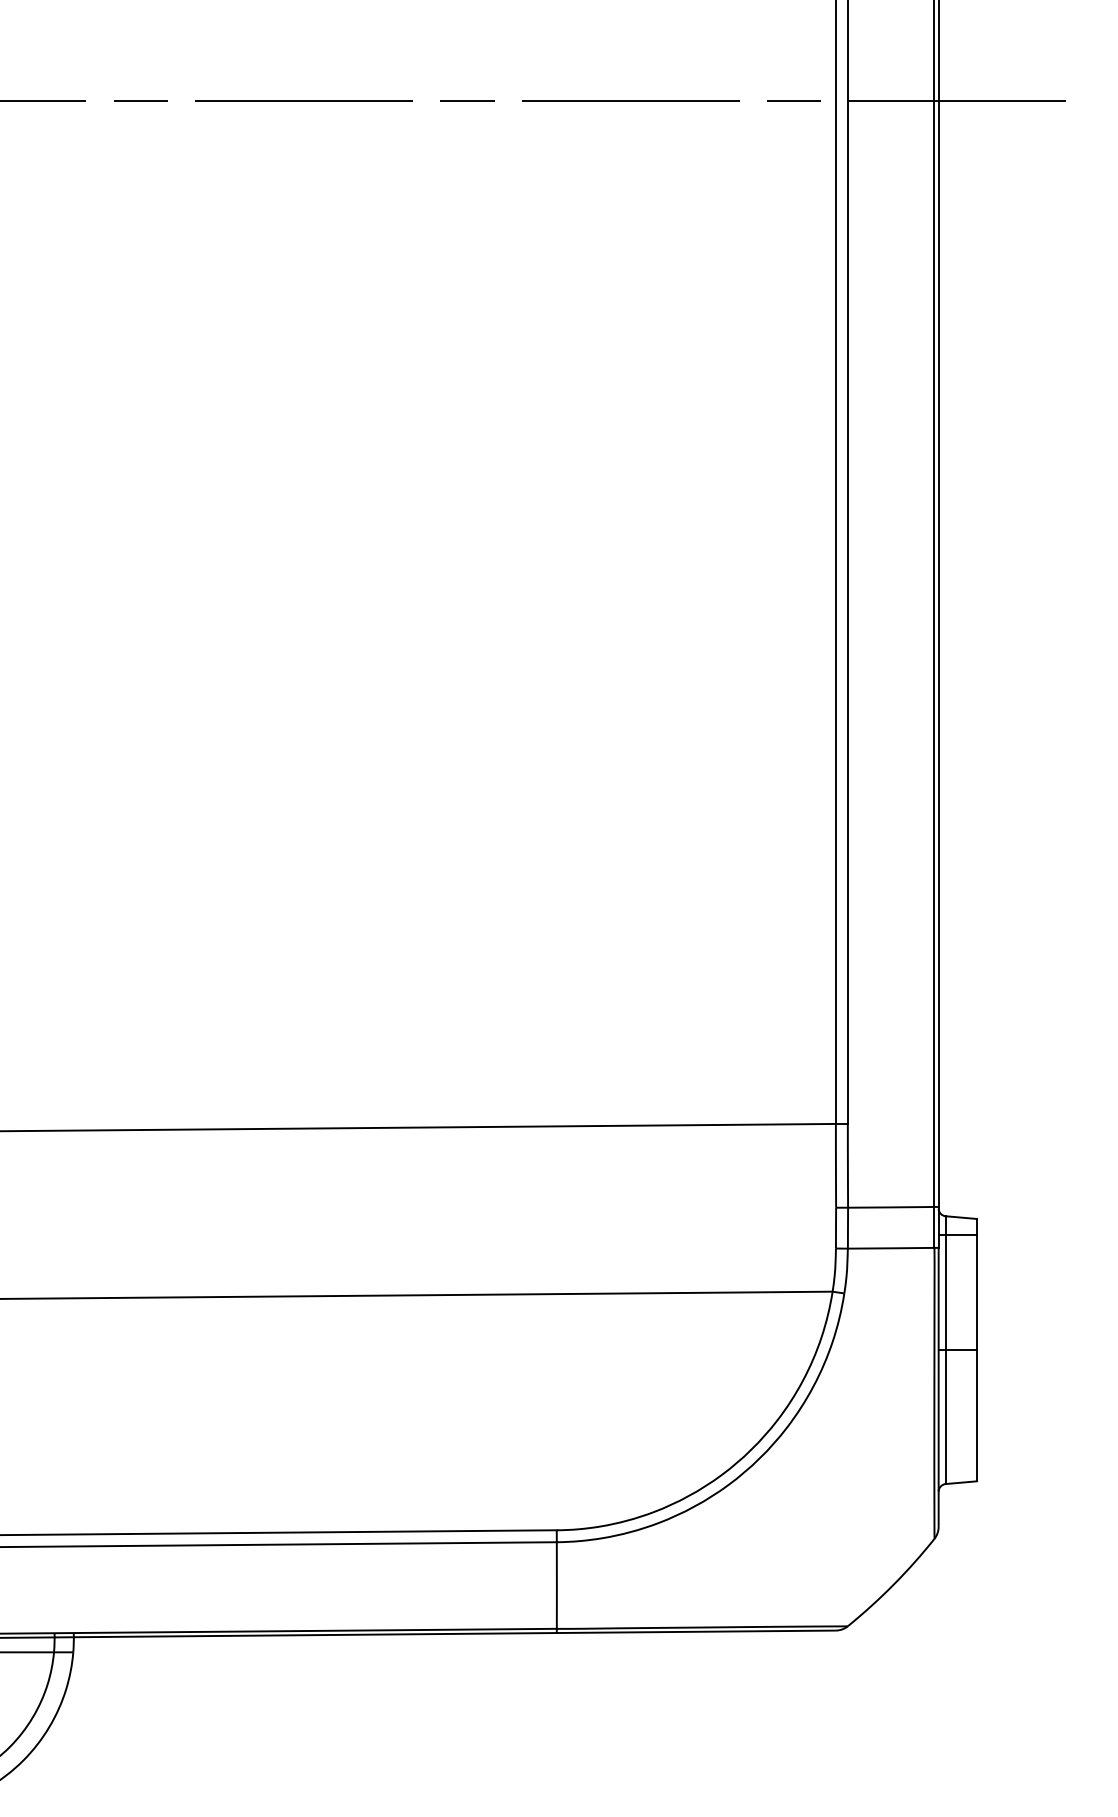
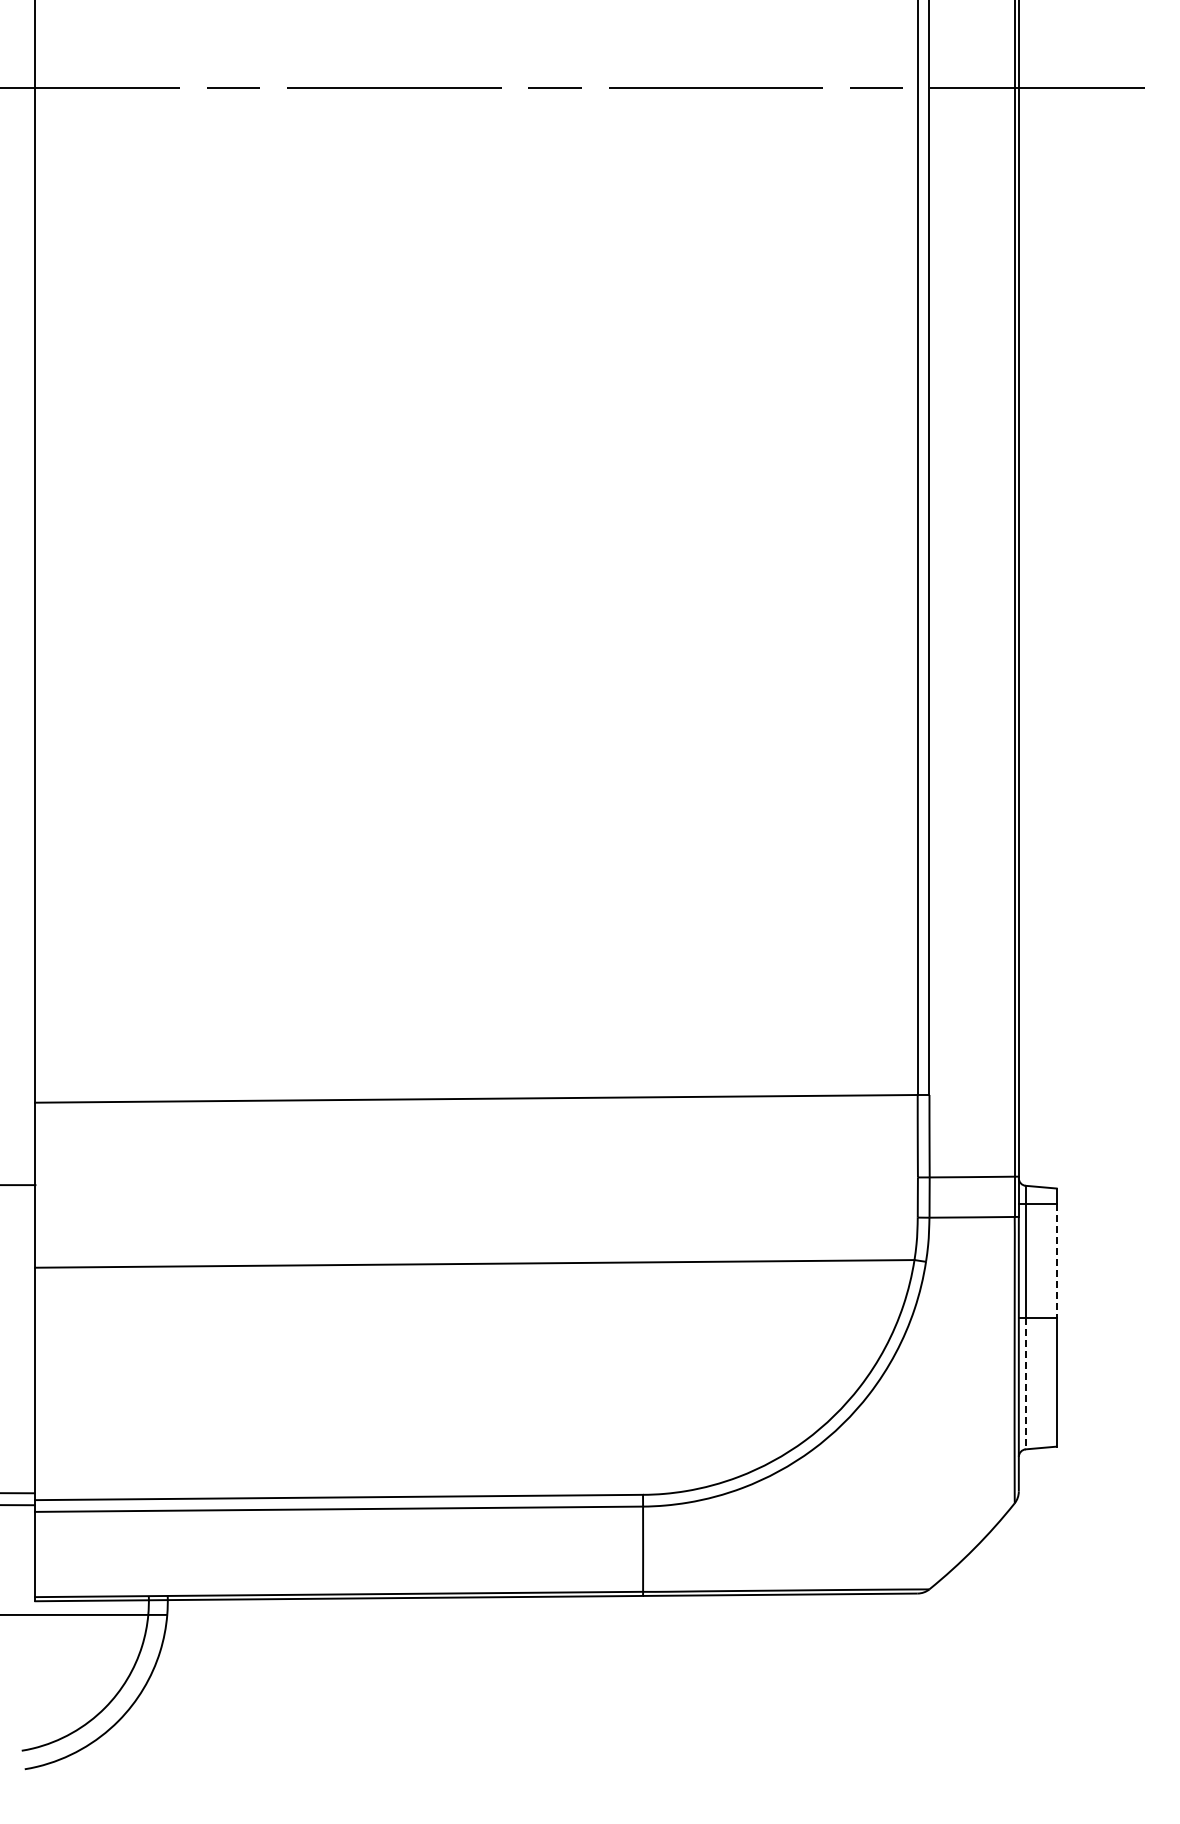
line: (976, 1292) -> (1056, 1260), solid -> dashed
line: (945, 1417) -> (1025, 1383), solid -> dashed

